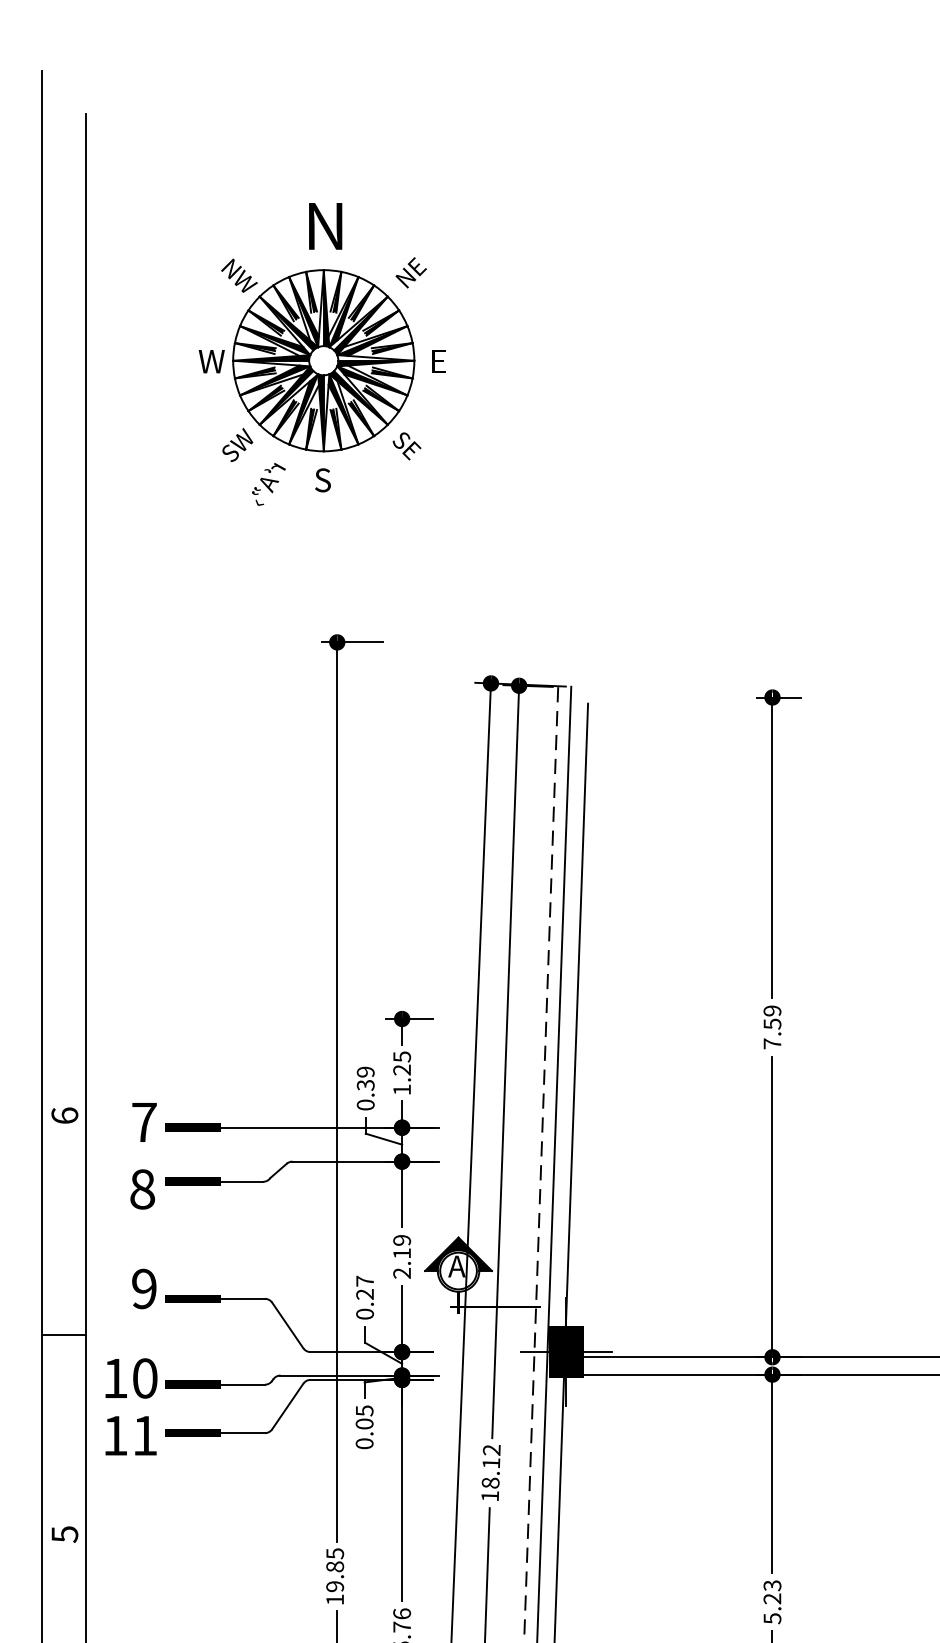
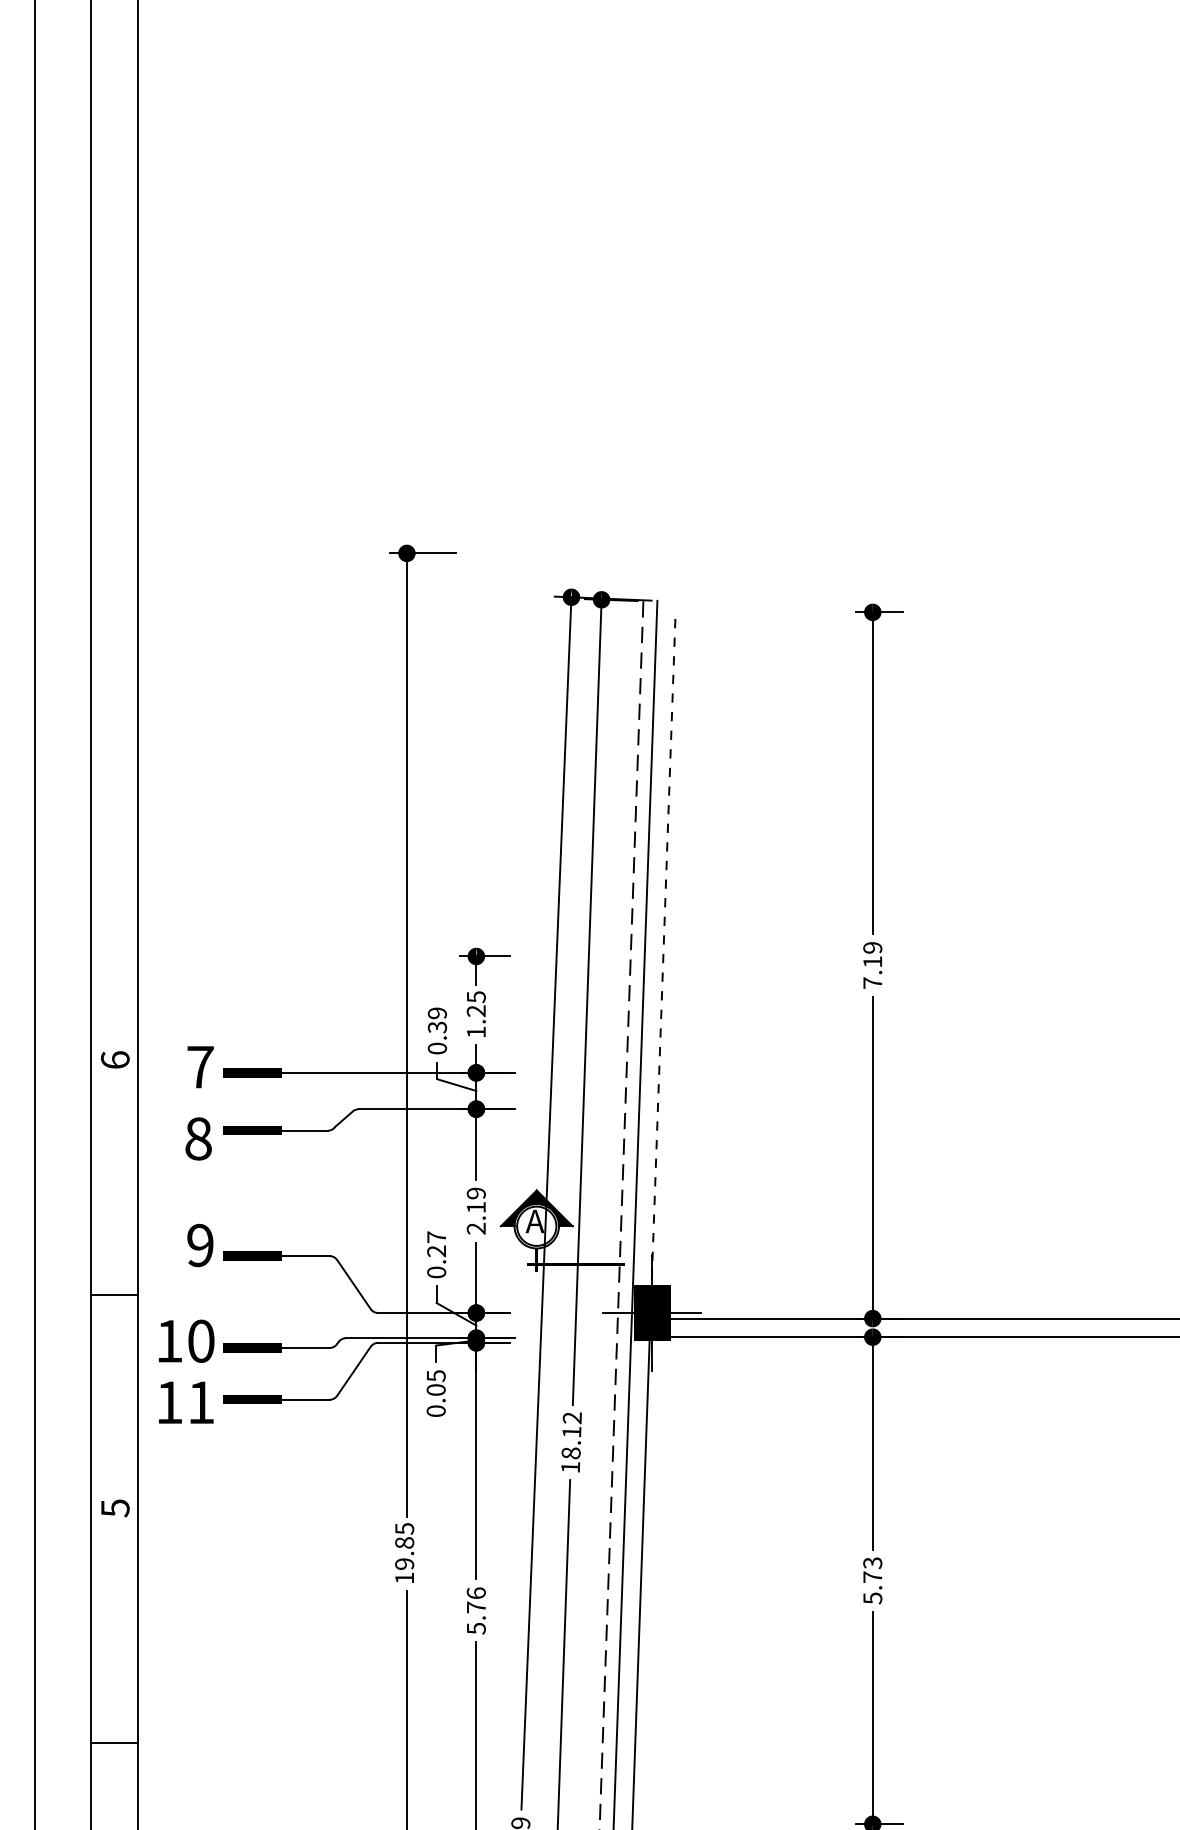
part: (321, 354) -> (390, 245), removed
text: (772, 1023) -> (872, 961), 7.59 -> 7.19
line: (576, 1031) -> (662, 969), solid -> dashed
text: (772, 1599) -> (872, 1577), 5.23 -> 5.73

